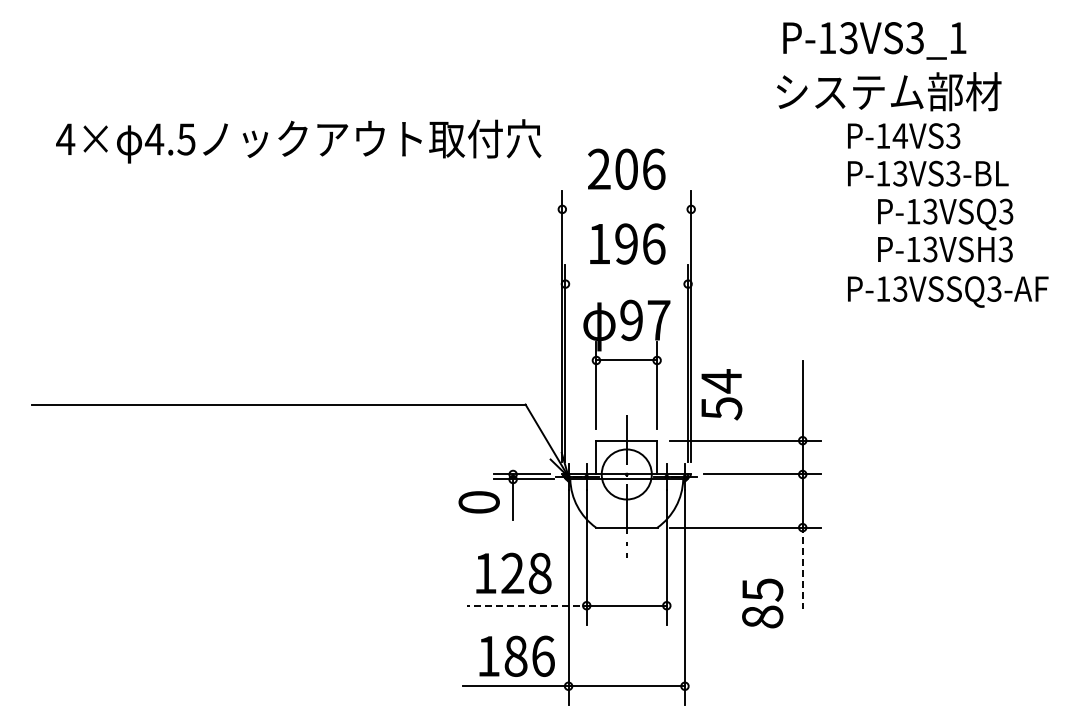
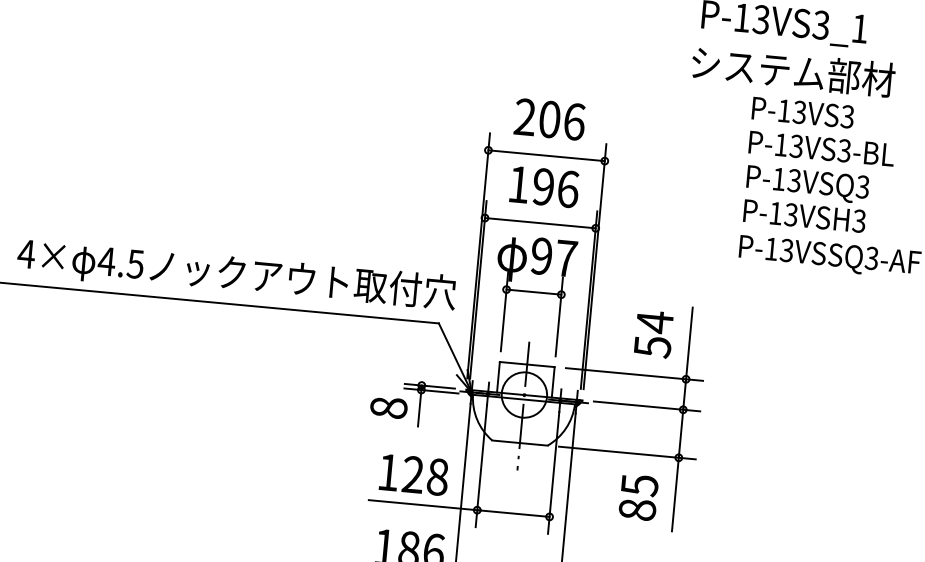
text: (899, 135) -> (799, 111), P-14VS3 -> P-13VS3
text: (298, 141) -> (236, 275), moved
line: (626, 209) -> (546, 155), added
text: (945, 230) -> (806, 199), moved
line: (626, 284) -> (540, 223), added
text: (721, 394) -> (653, 334), moved
text: (478, 502) -> (388, 407), 0 -> 8
line: (802, 568) -> (675, 494), dashed -> solid
text: (762, 603) -> (638, 497), moved
line: (528, 605) -> (424, 505), dashed -> solid

